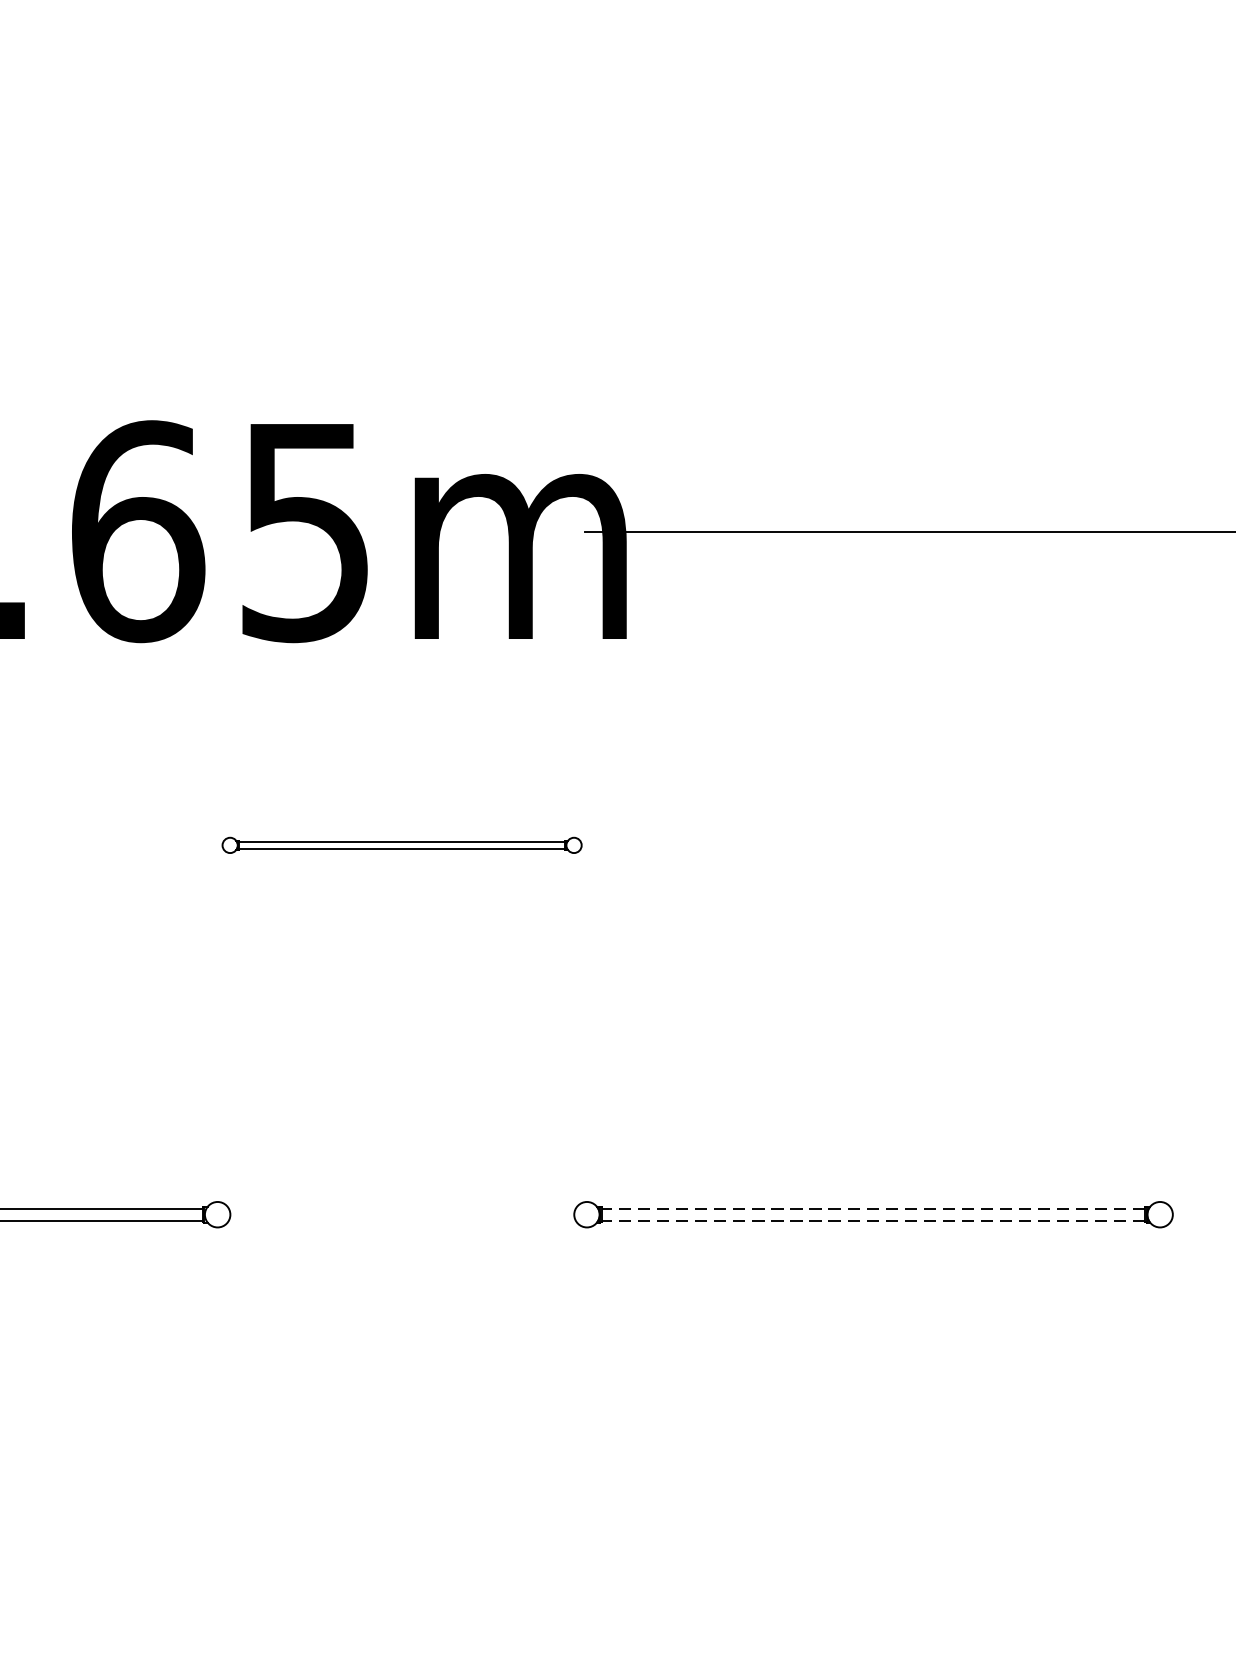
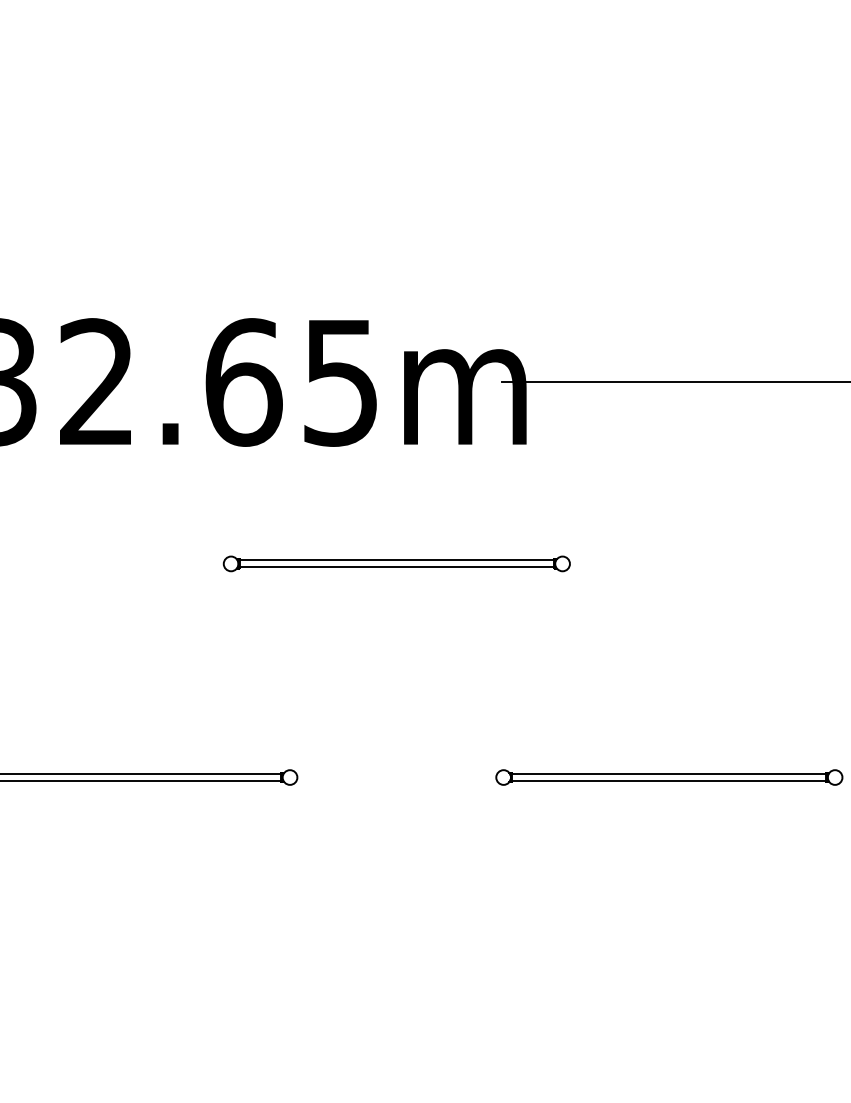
part: (401, 844) -> (396, 563), size x1.67
line: (873, 1209) -> (669, 774), dashed -> solid
line: (873, 1221) -> (669, 781), dashed -> solid

